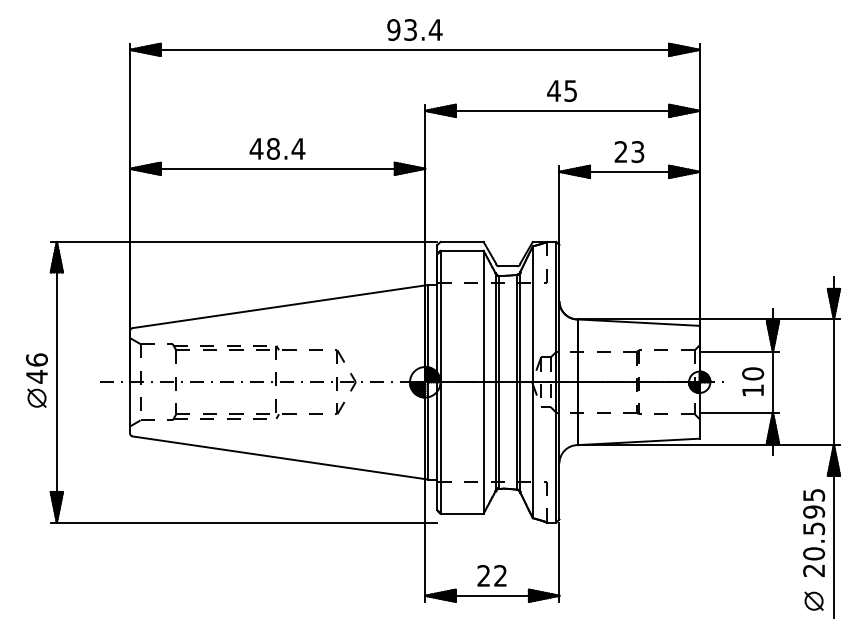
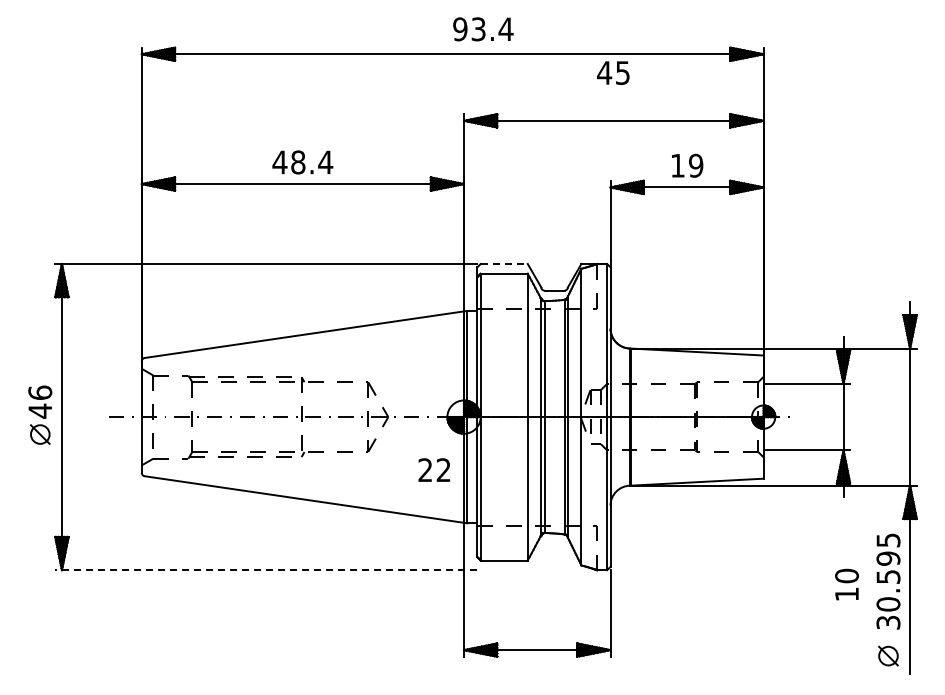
text: (414, 29) -> (482, 28), moved
text: (561, 90) -> (612, 72), moved
text: (629, 151) -> (686, 165), 23 -> 19
line: (462, 241) -> (504, 263), solid -> dashed
text: (753, 381) -> (847, 584), moved
line: (243, 522) -> (265, 570), solid -> dashed
text: (814, 570) -> (888, 622), 20.595 -> 30.595
text: (491, 575) -> (433, 469), moved

